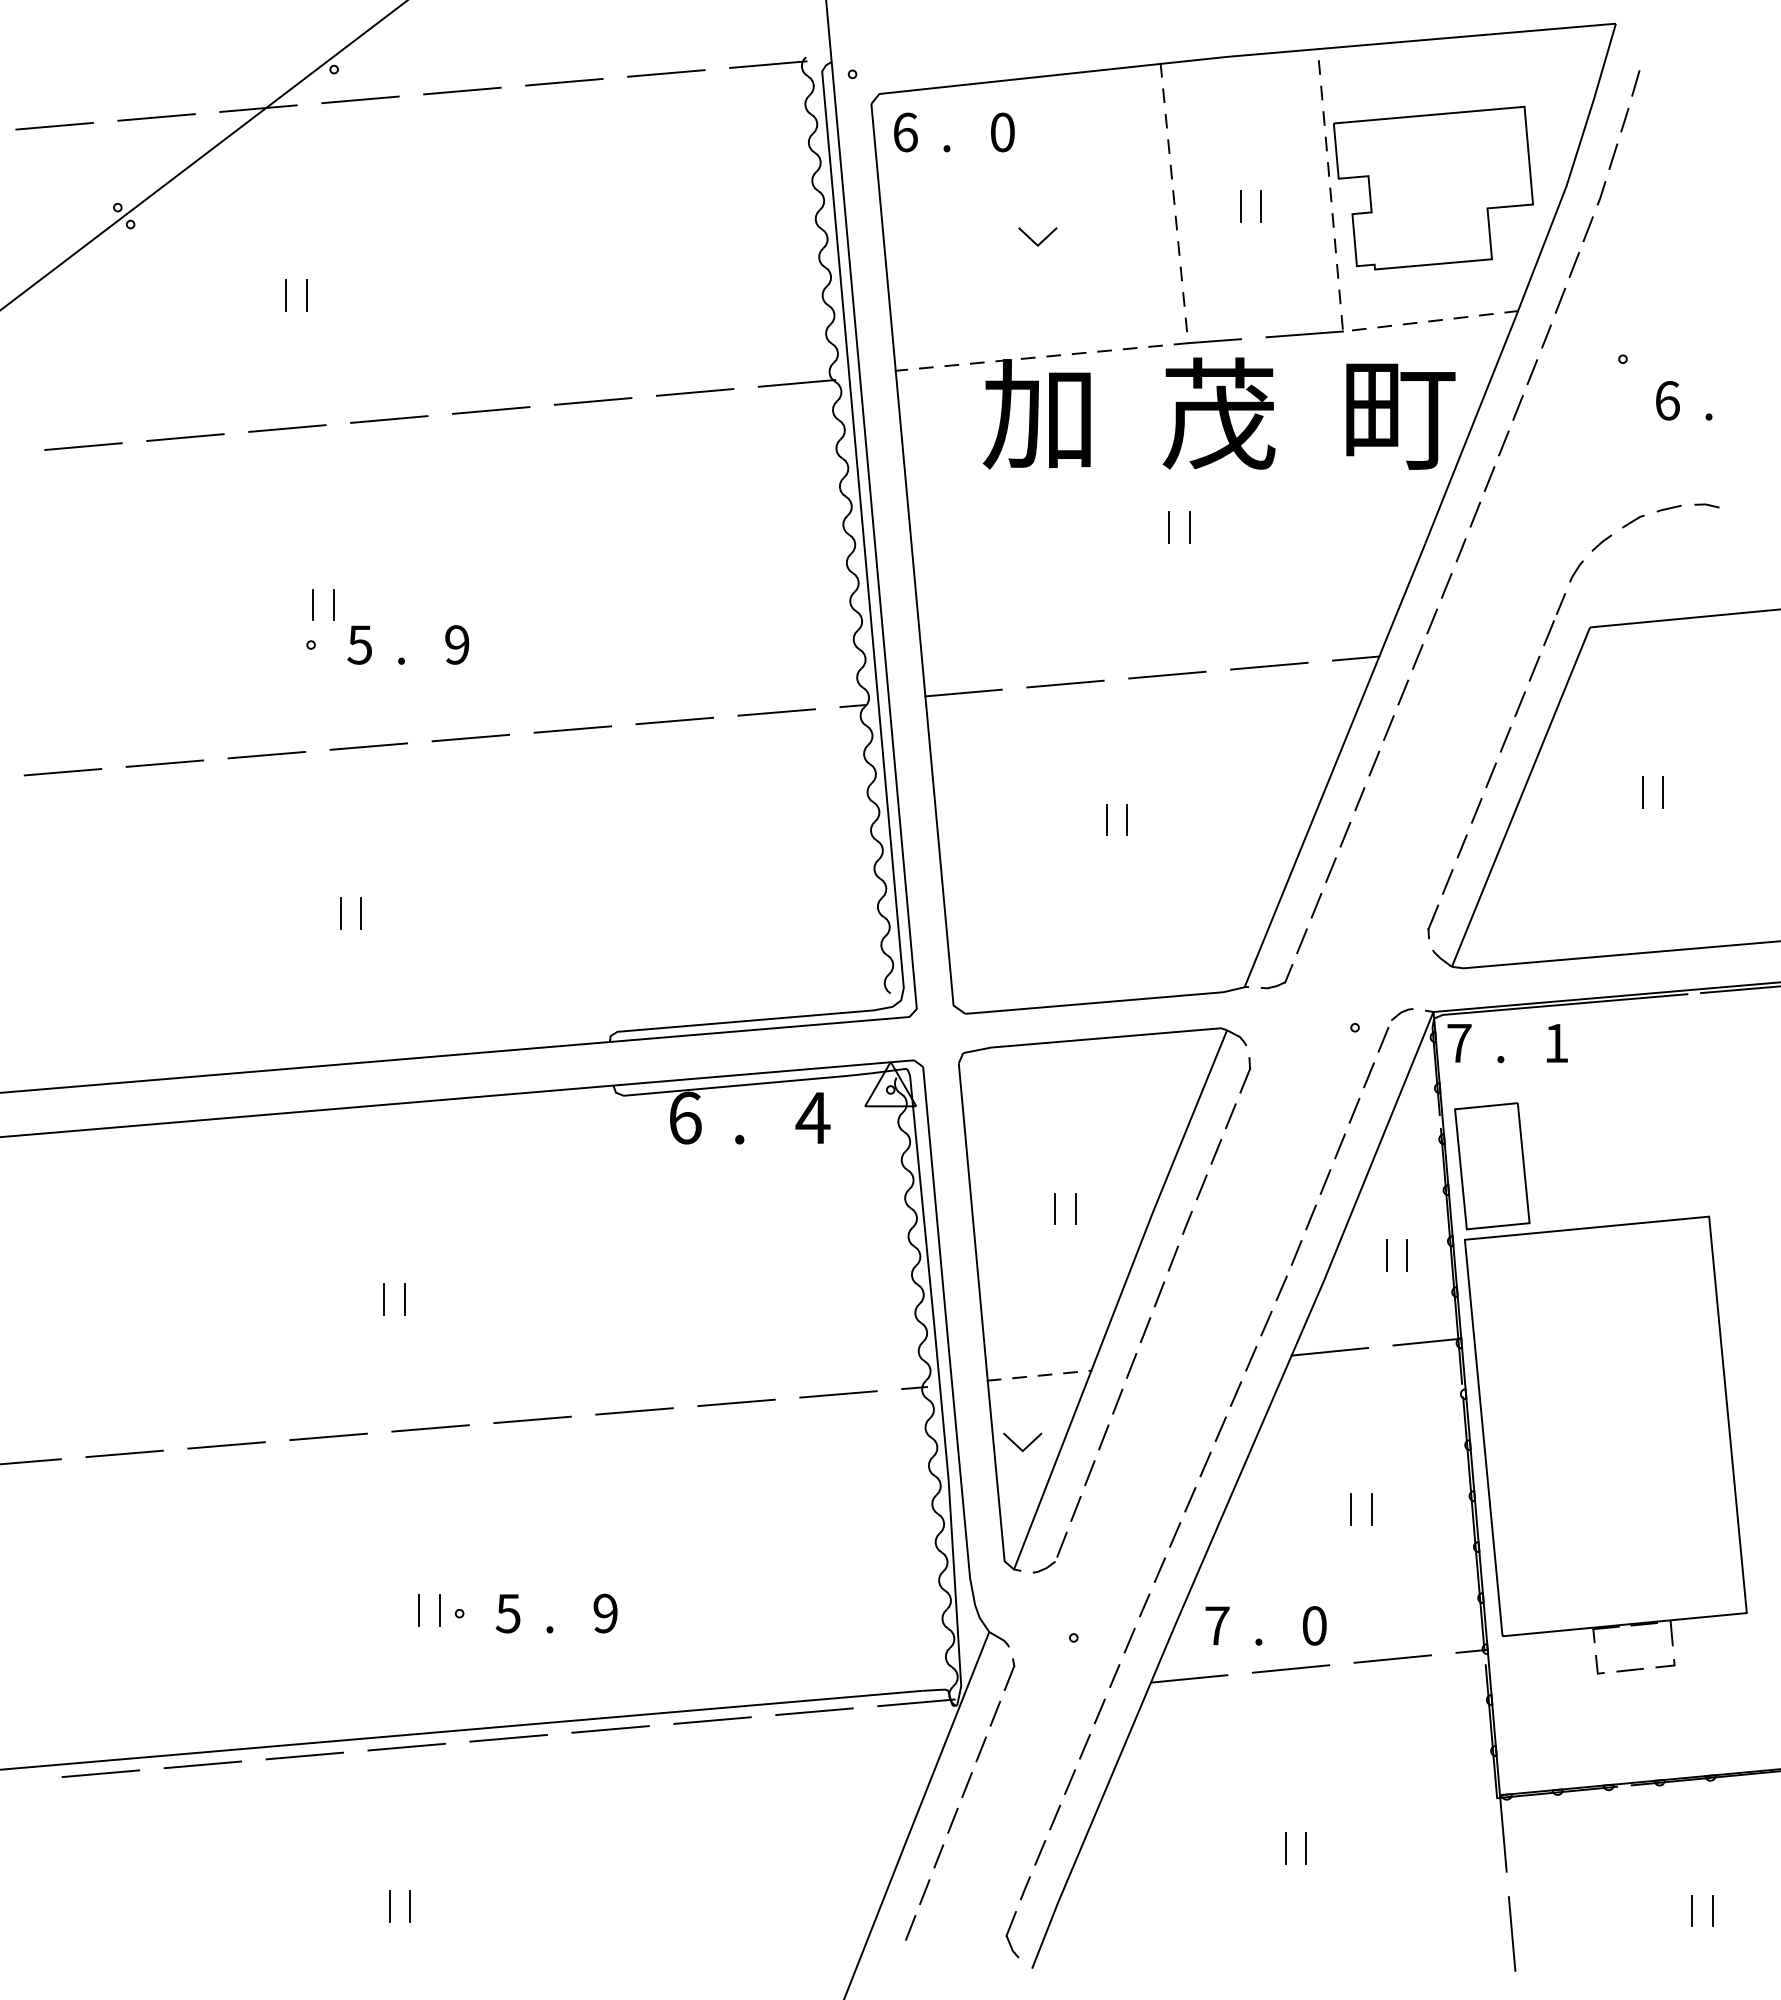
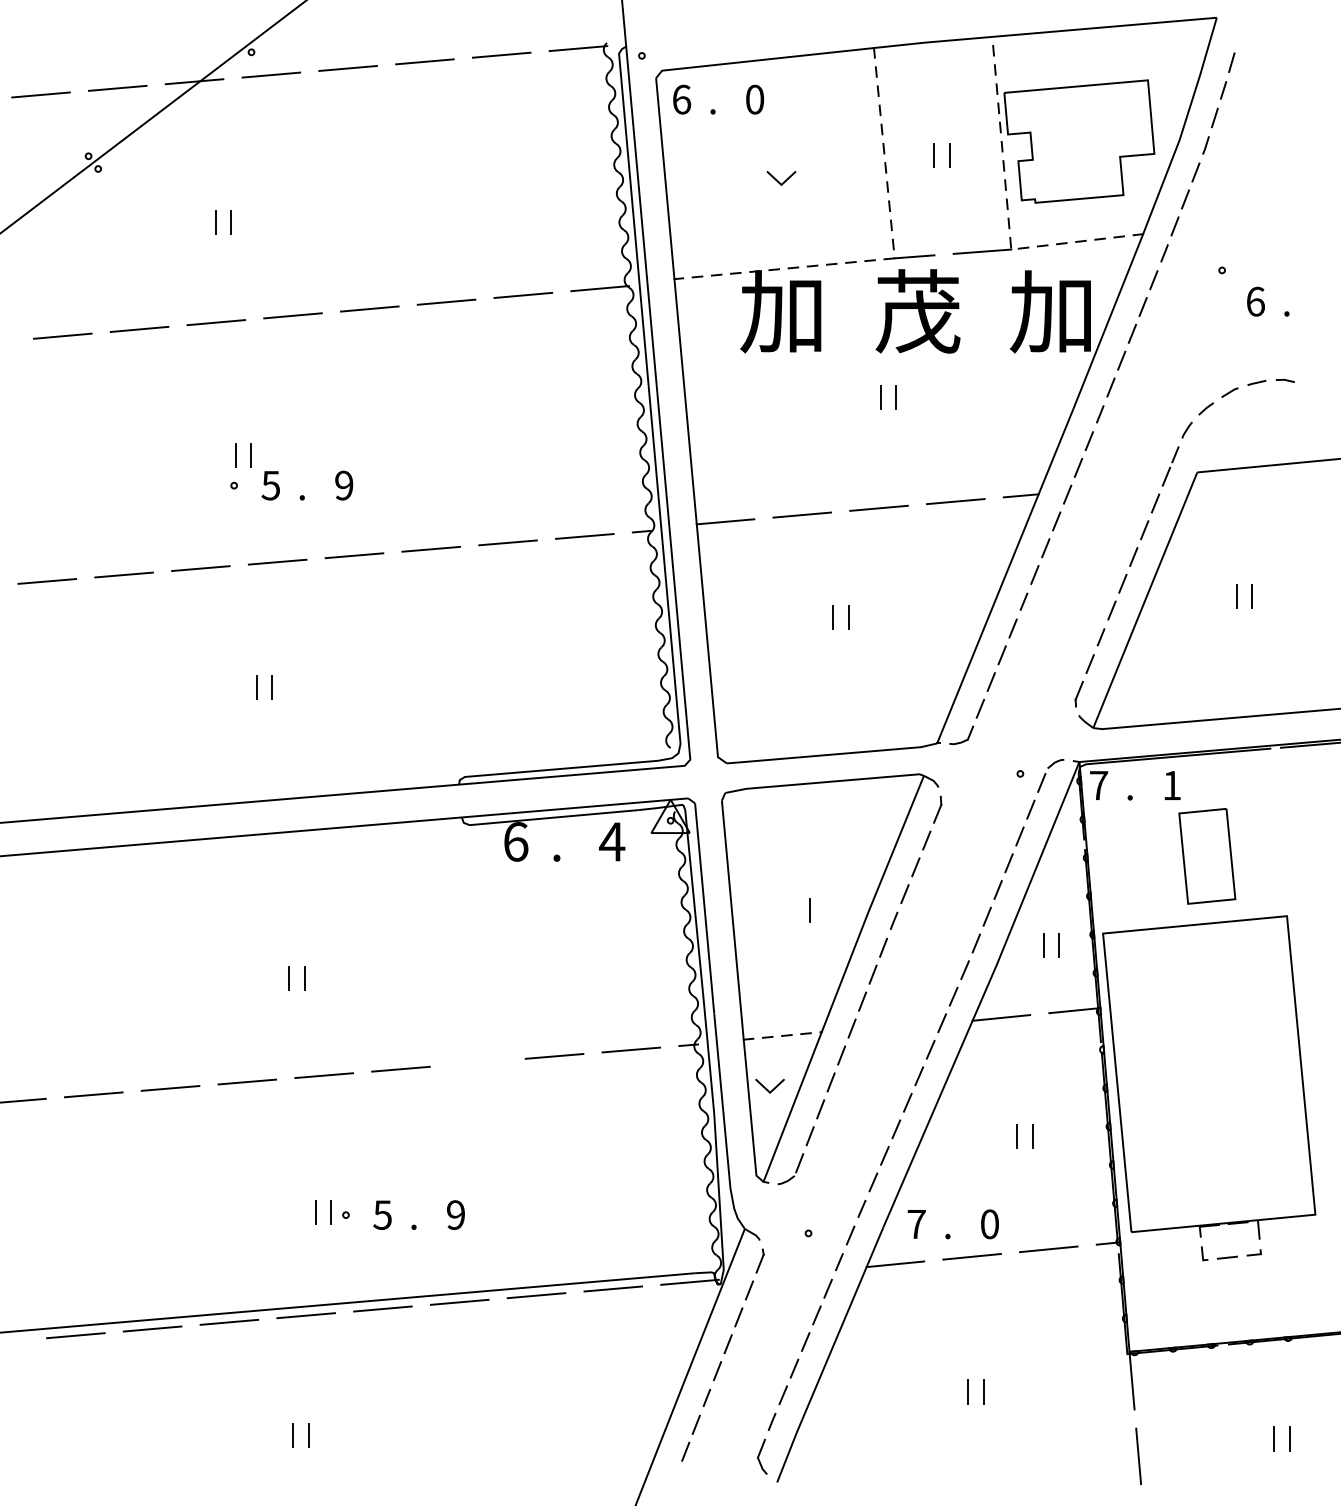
text: (1398, 414) -> (1053, 312), 町 -> 加
part: (1492, 1166) -> (1207, 856), moved
line: (1055, 1208) -> (794, 910), removed
line: (634, 1411) -> (477, 1062), removed

